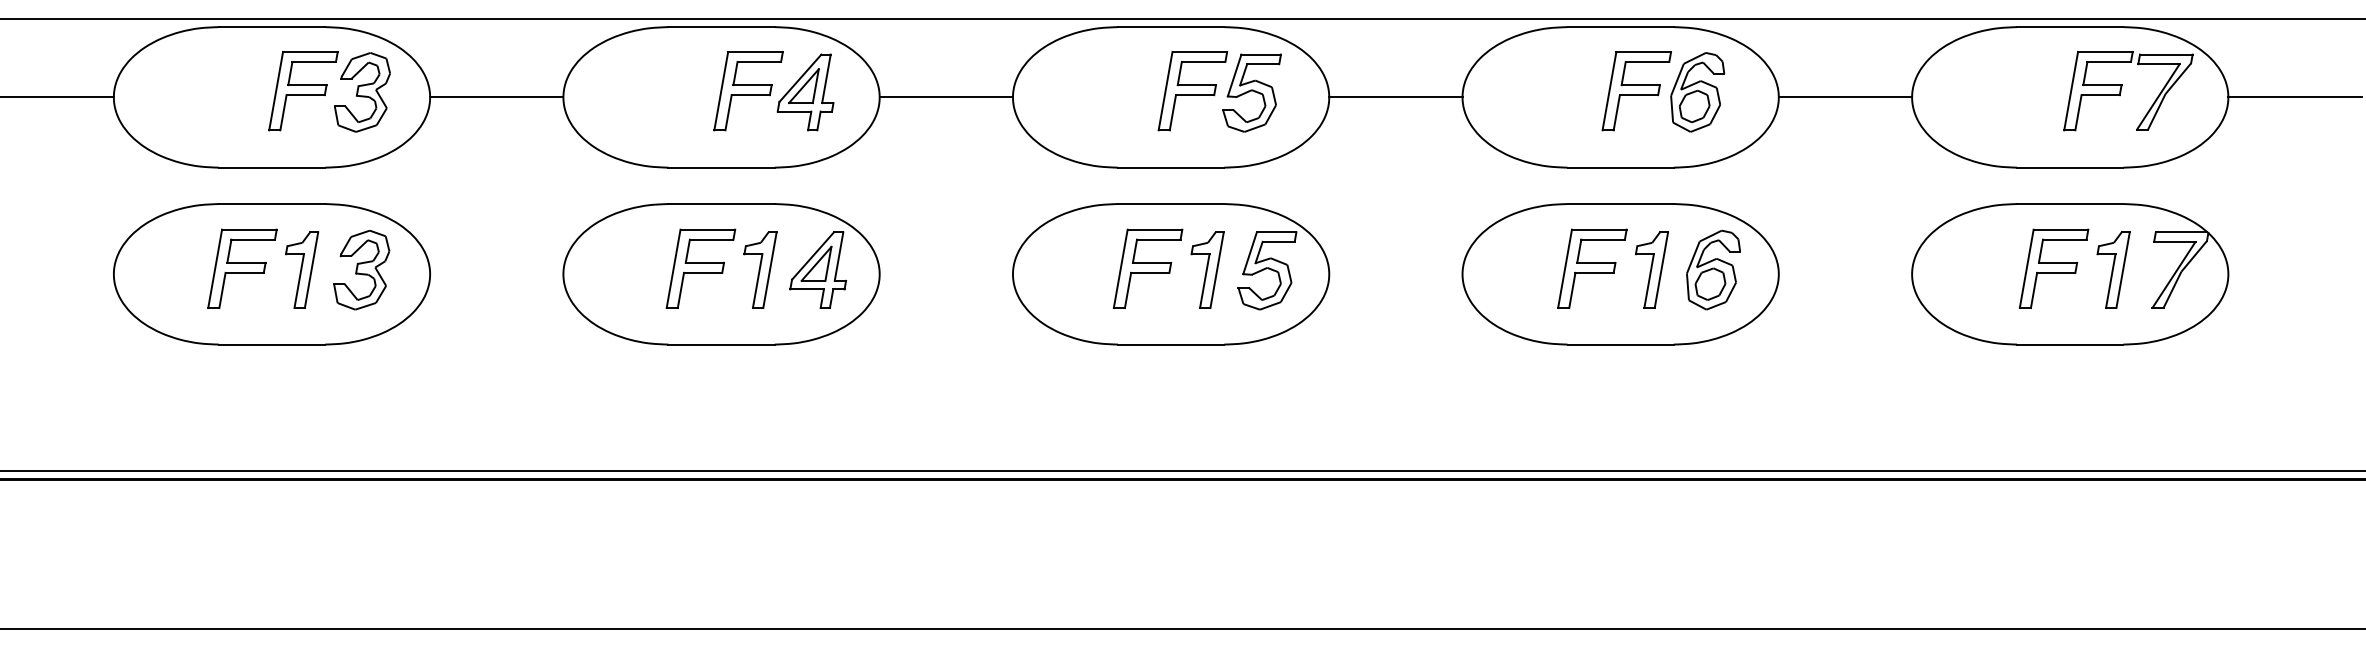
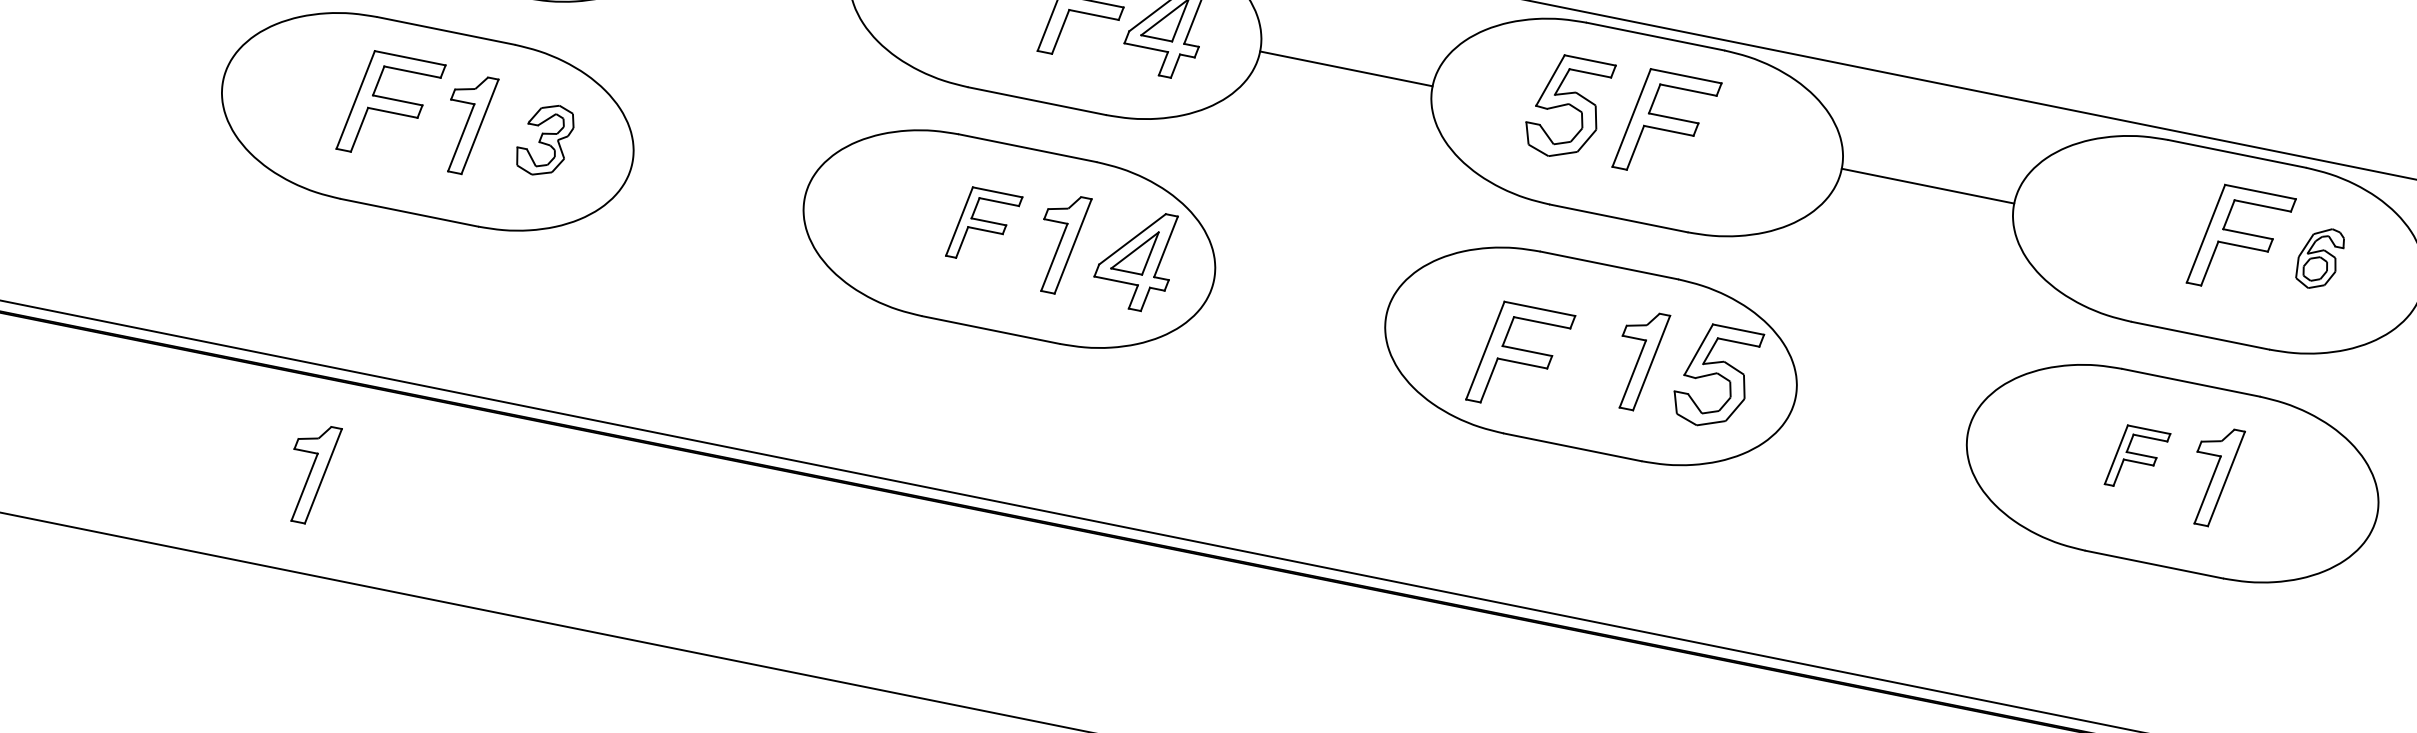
part: (1251, 92) -> (1567, 106), moved
part: (1697, 92) -> (2319, 258), size x0.6
part: (700, 268) -> (983, 226), size x0.7
part: (1147, 268) -> (1520, 357), moved
part: (1592, 268) -> (2137, 458), size x0.6
part: (1713, 269) -> (2294, 491), removed
part: (361, 270) -> (544, 140), size x0.7
part: (238, 552) -> (311, 473), added

